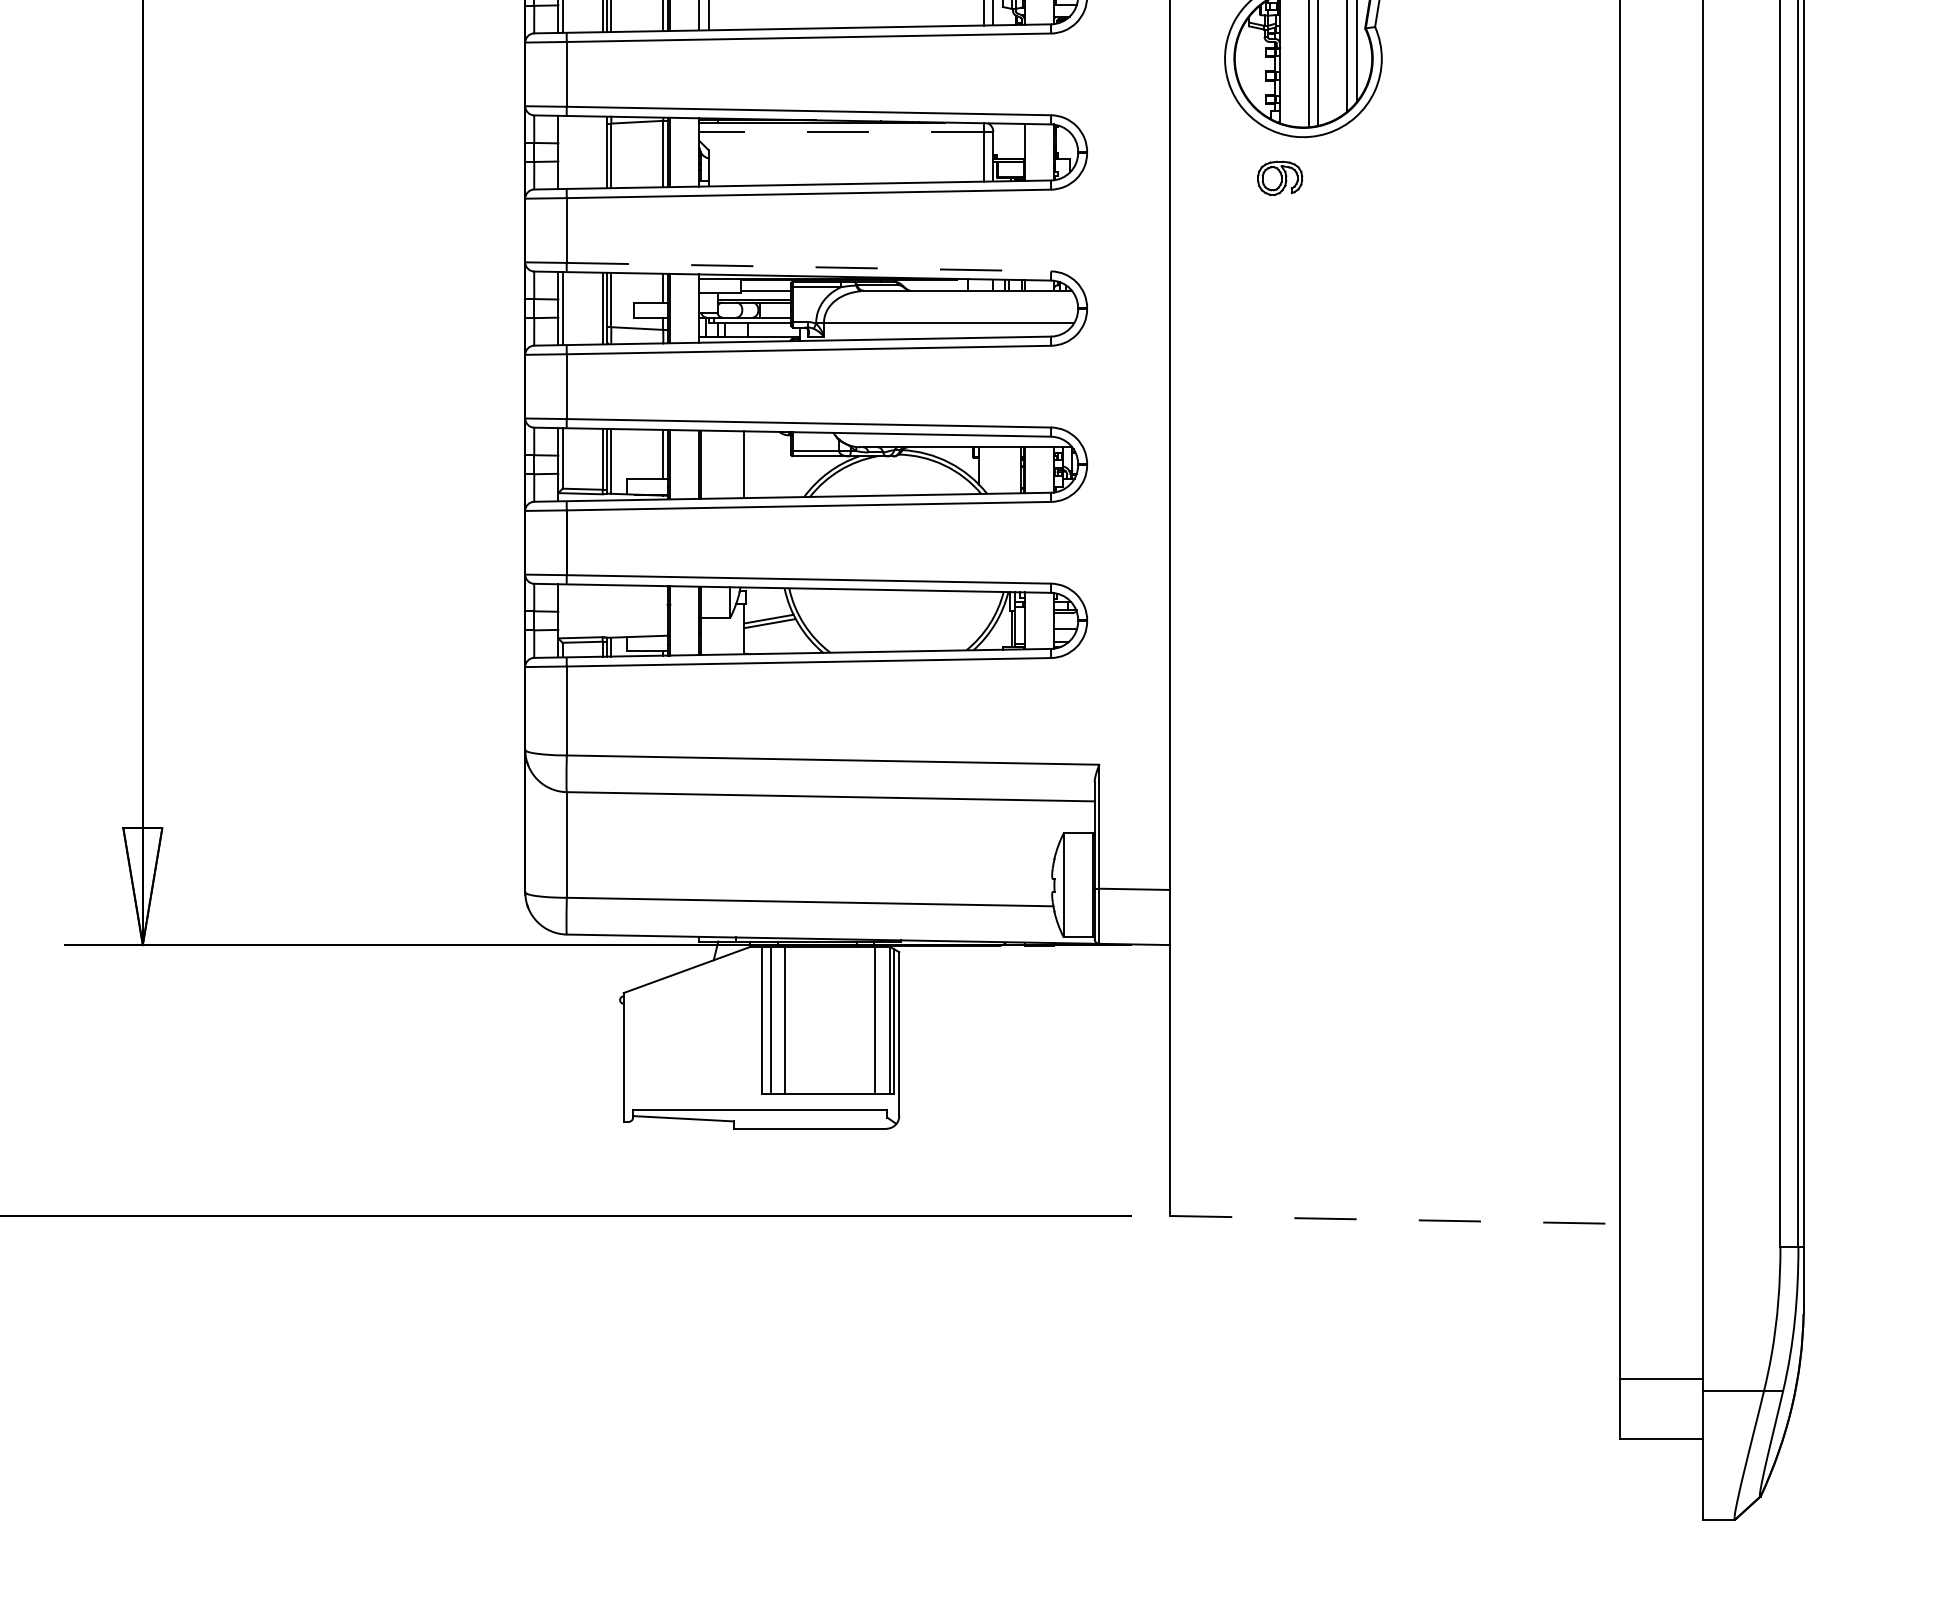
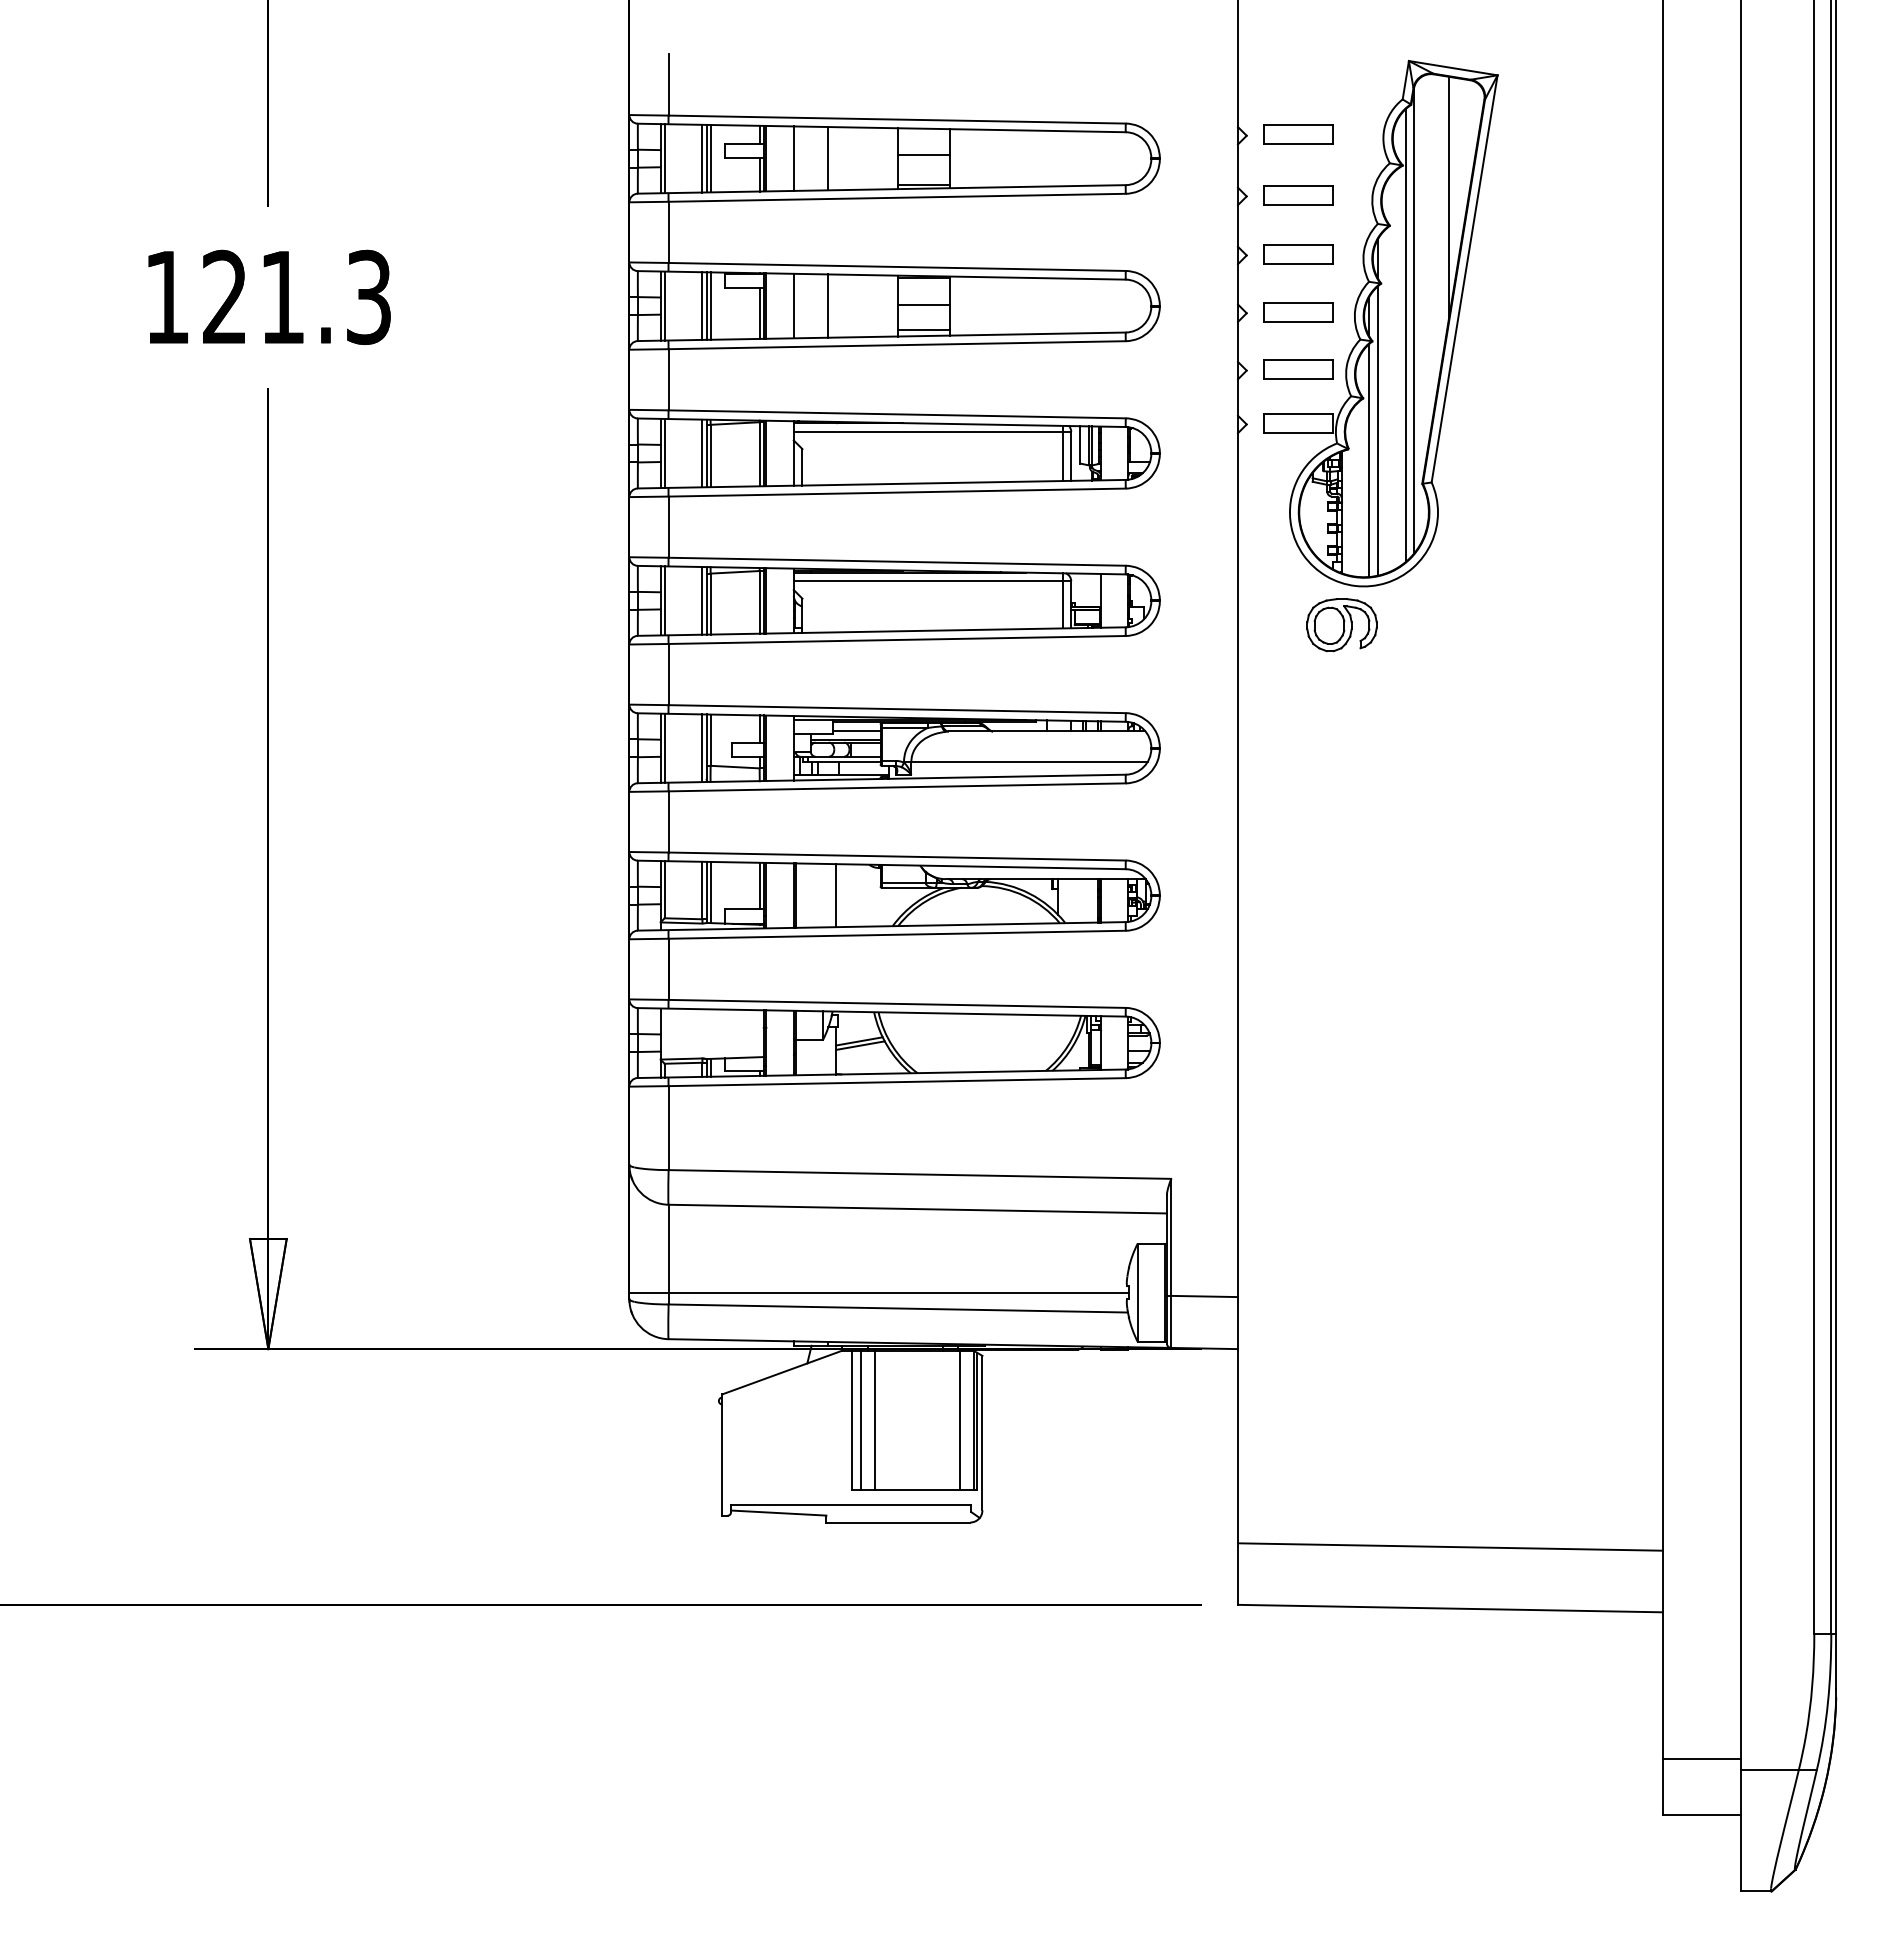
line: (846, 131) -> (932, 581), dashed -> solid
line: (562, 152) -> (664, 600), added
line: (602, 152) -> (702, 600), added
part: (1279, 178) -> (1341, 625), size x1.67
line: (809, 267) -> (897, 709), dashed -> solid
line: (789, 885) -> (878, 1292), added
line: (1395, 1154) -> (1450, 1546), added
line: (1395, 1219) -> (1450, 1608), dashed -> solid

